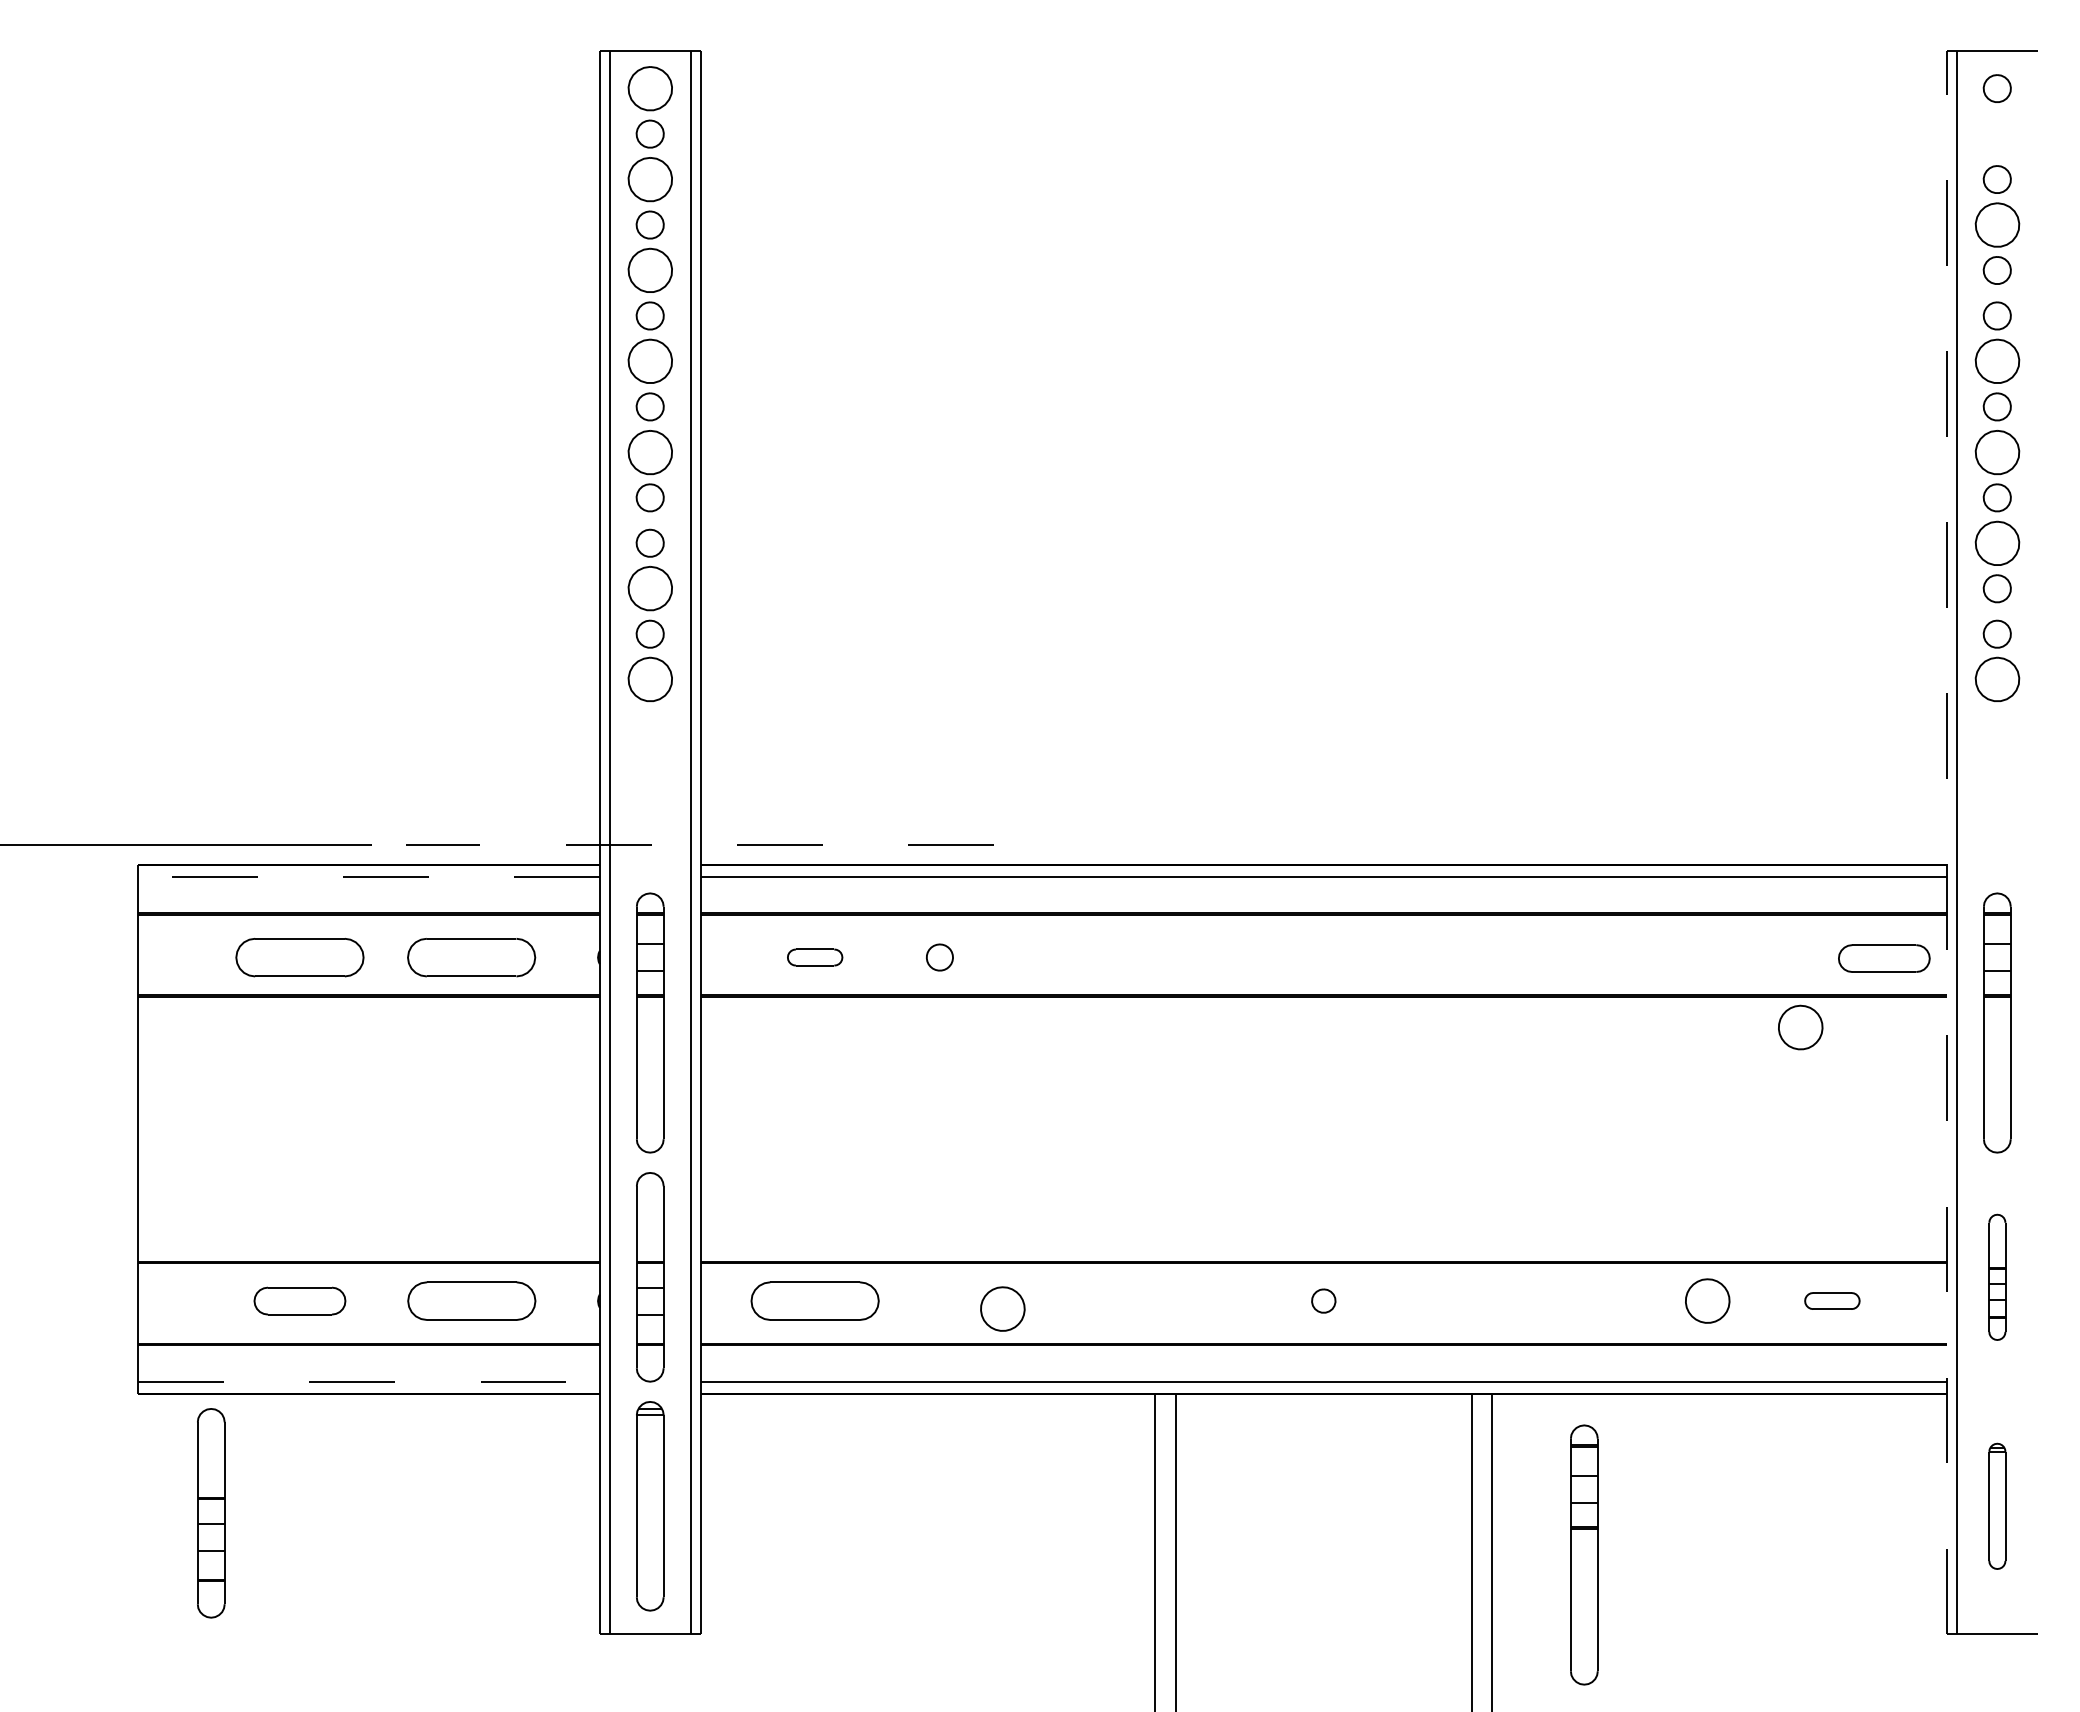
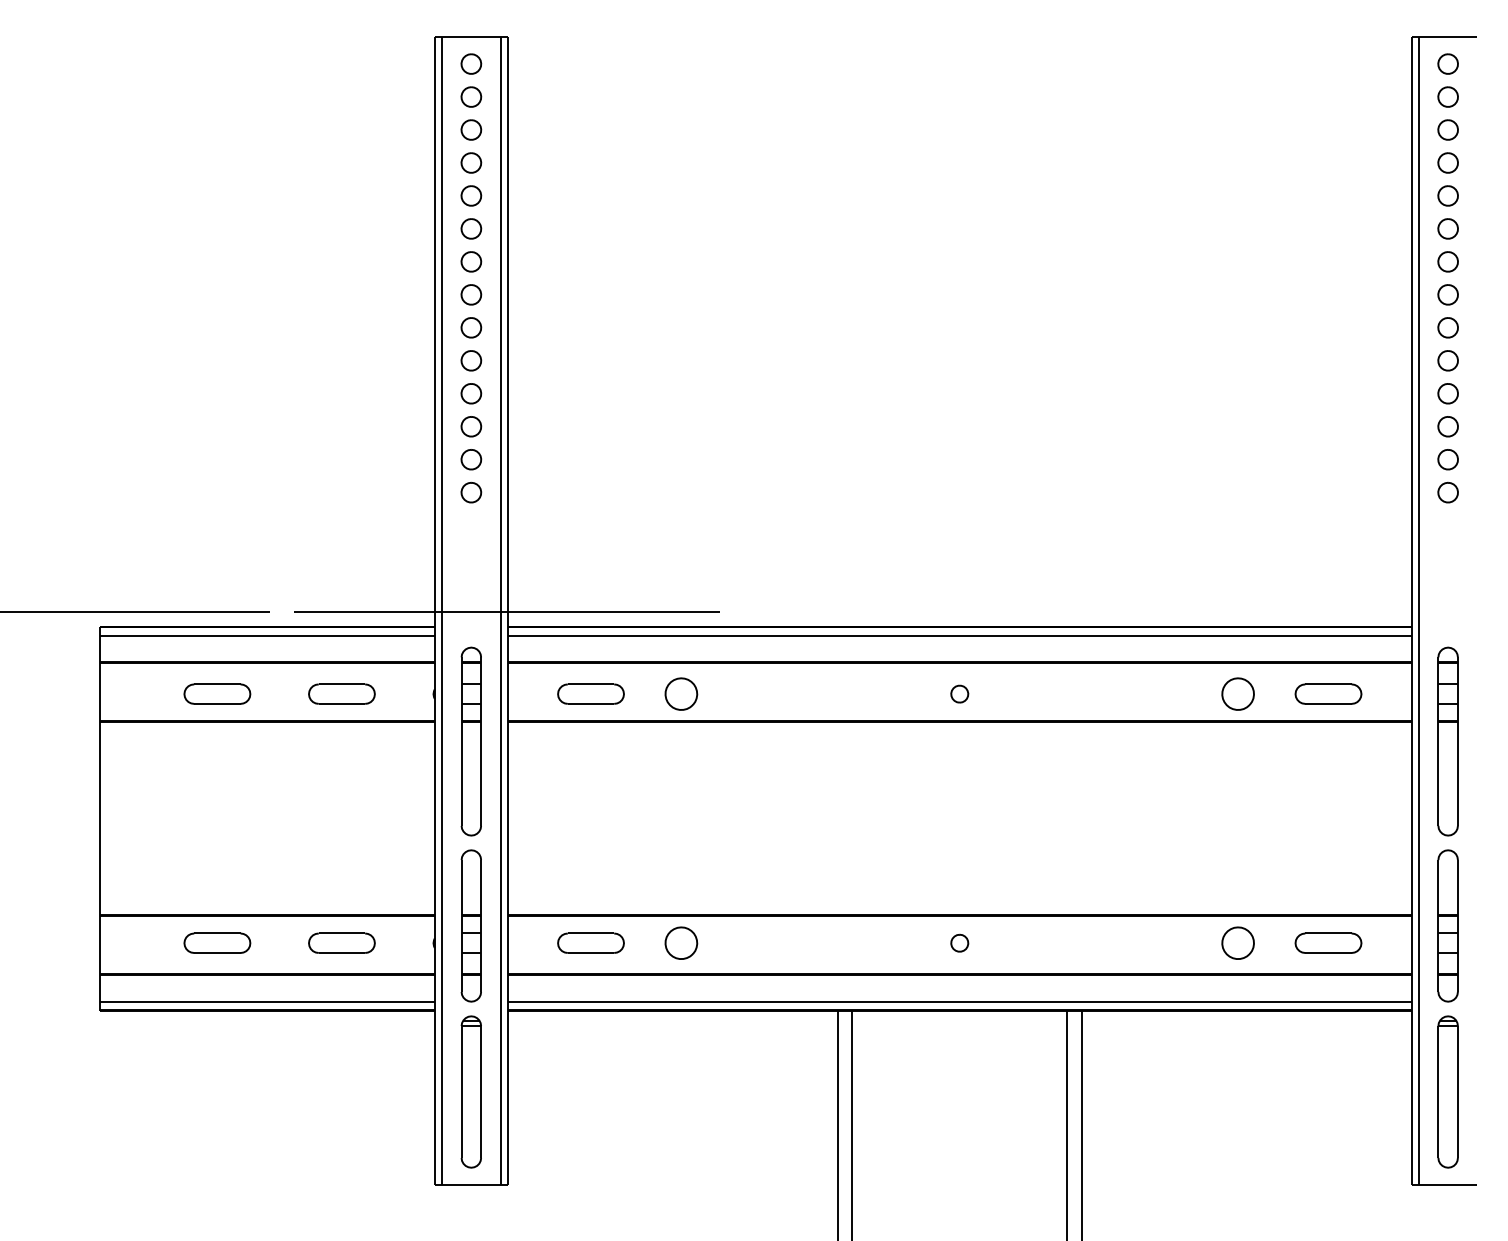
part: (649, 88) -> (470, 63), size x0.62
part: (1996, 133) -> (1447, 96), added
part: (649, 179) -> (470, 129), size x0.62
part: (1996, 224) -> (1447, 162), size x0.62
part: (649, 270) -> (470, 195), size x0.62
part: (649, 361) -> (470, 261), size x0.62
part: (1996, 361) -> (1447, 261), size x0.62
part: (649, 451) -> (470, 327), size x0.62
part: (1996, 451) -> (1447, 327), size x0.62
part: (1996, 542) -> (1447, 393), size x0.62
part: (649, 588) -> (470, 426), size x0.62
part: (649, 679) -> (470, 492), size x0.62
part: (1996, 679) -> (1447, 492), size x0.62
line: (1946, 842) -> (1411, 610), dashed -> solid
line: (699, 844) -> (507, 612), dashed -> solid
line: (369, 876) -> (267, 635), dashed -> solid
part: (299, 957) -> (217, 694), size x0.71
part: (471, 957) -> (341, 694), size x0.71
part: (814, 957) -> (590, 694), size x1.67
part: (939, 957) -> (681, 694), size x1.67
part: (1323, 957) -> (959, 694), added
part: (1884, 958) -> (1328, 694), moved
part: (1800, 1027) -> (1238, 694), moved
part: (1997, 1277) -> (1448, 926), size x1.67
part: (471, 1300) -> (341, 942), size x0.71
part: (815, 1300) -> (591, 942), size x0.71
part: (1832, 1300) -> (1328, 942), size x1.67
part: (1002, 1308) -> (681, 942), moved
line: (369, 1381) -> (267, 1001), dashed -> solid
part: (1997, 1506) -> (1448, 1092), size x1.67
part: (211, 1513) -> (153, 1097), removed
part: (1584, 1554) -> (1148, 1126), removed

